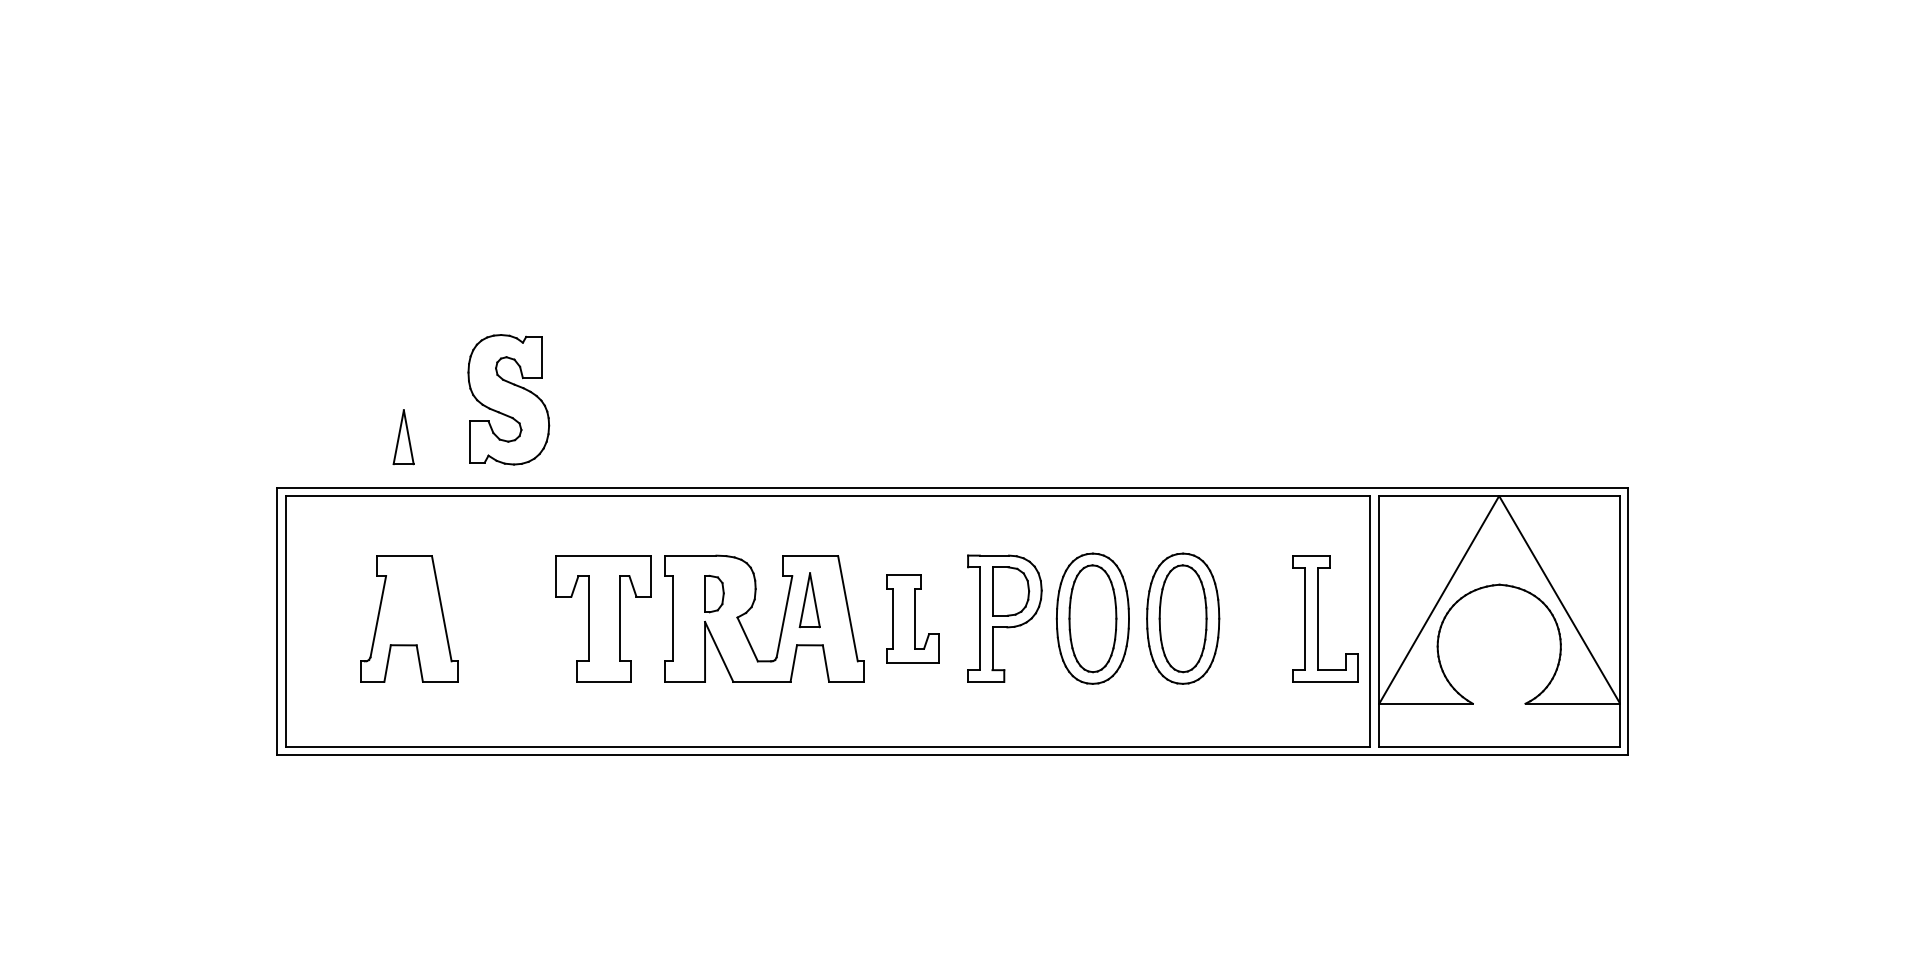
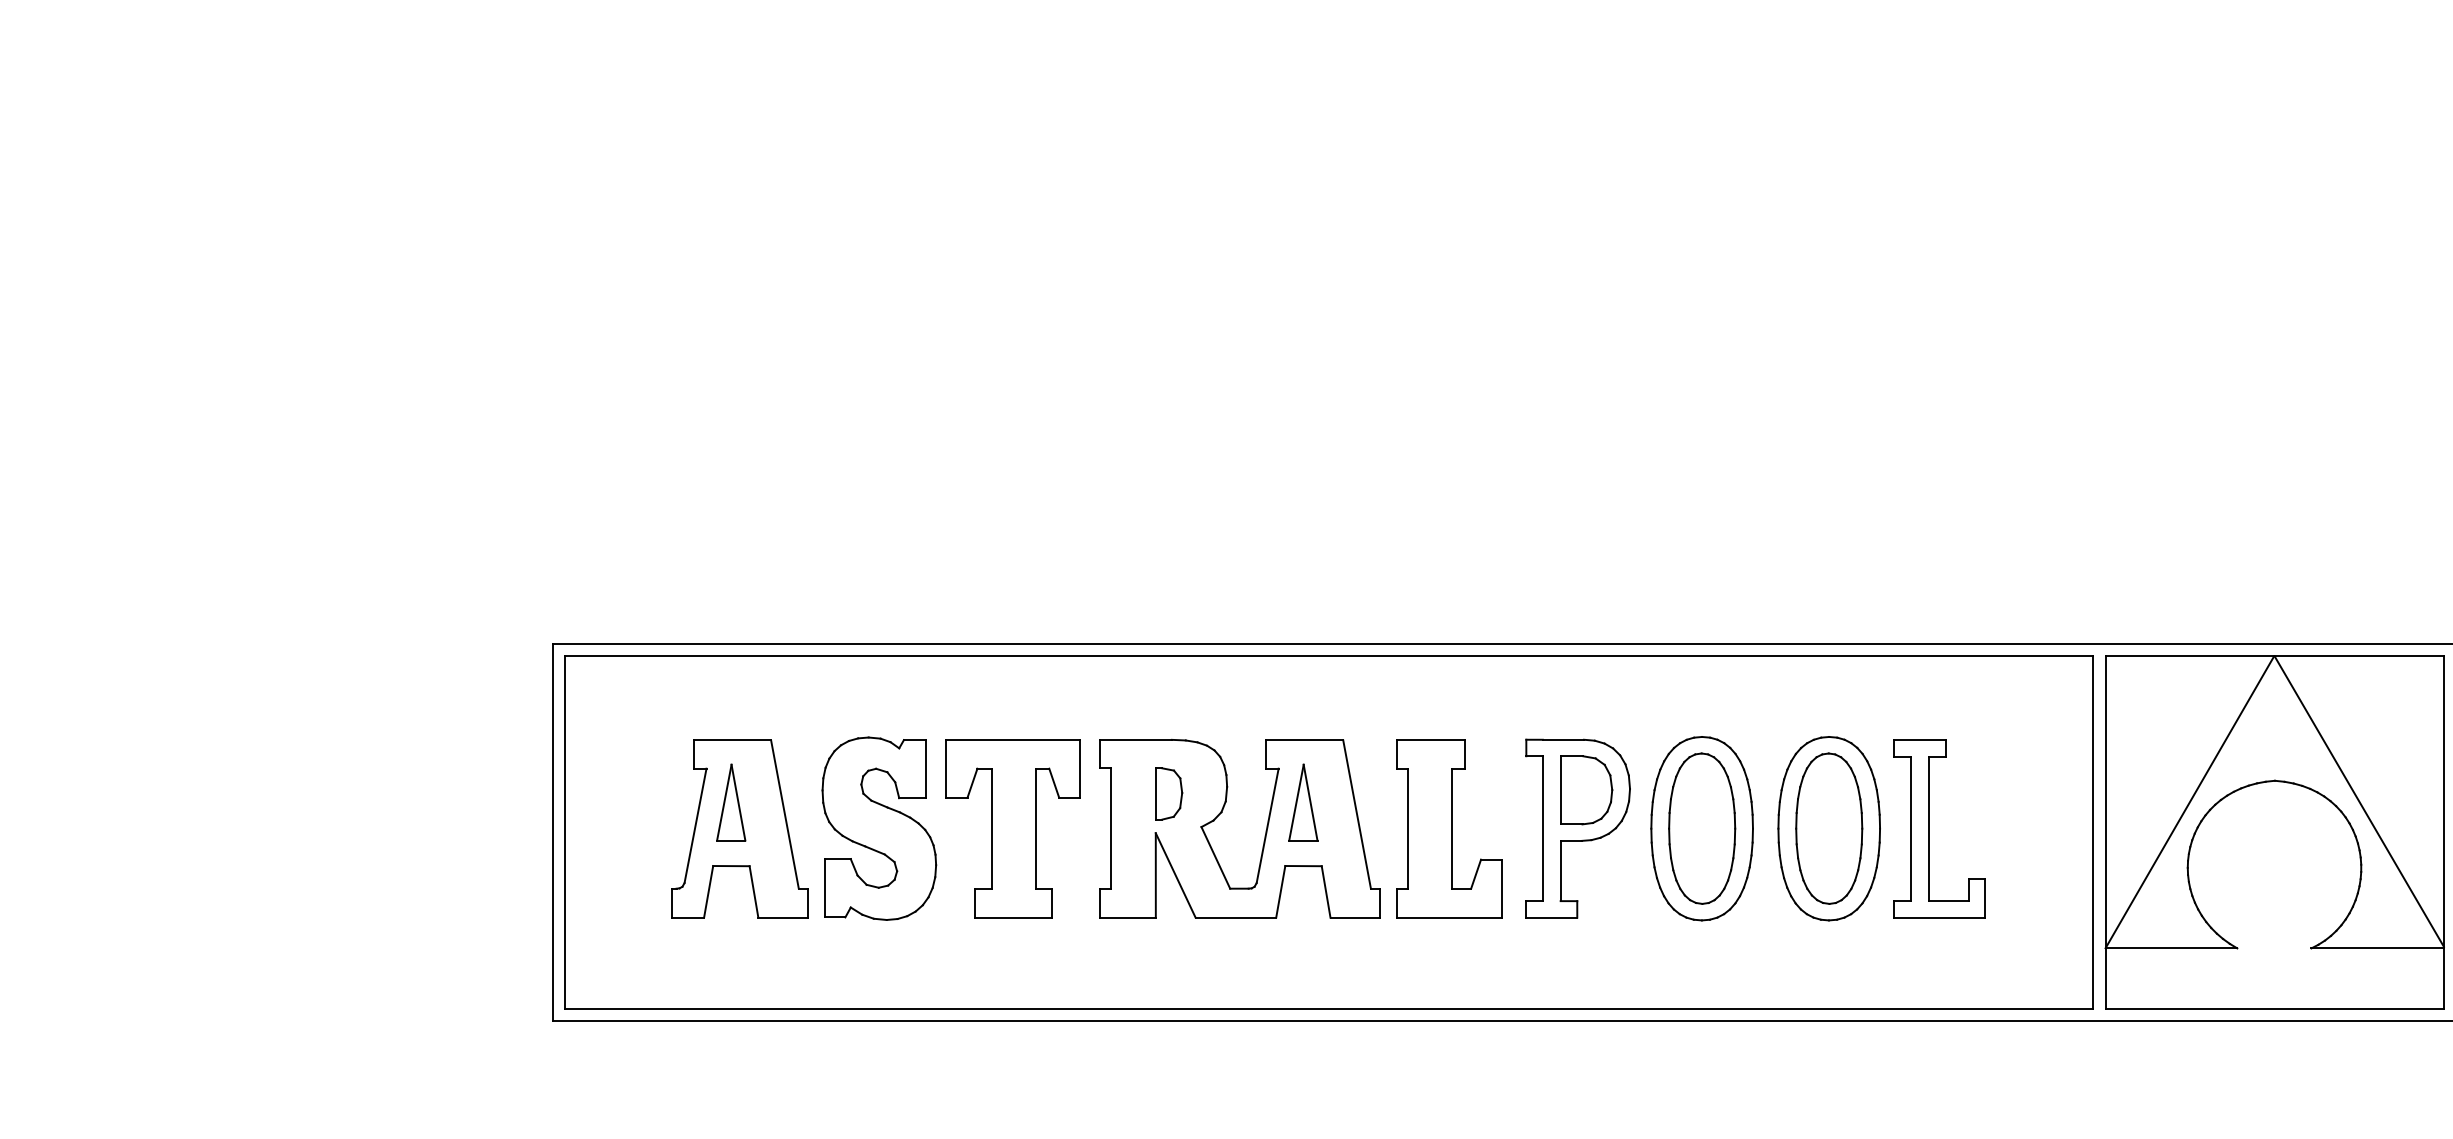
part: (508, 399) -> (878, 828), moved
part: (403, 437) -> (731, 802), moved
part: (912, 618) -> (1447, 828), size x1.43
part: (1318, 618) -> (1929, 828), moved

